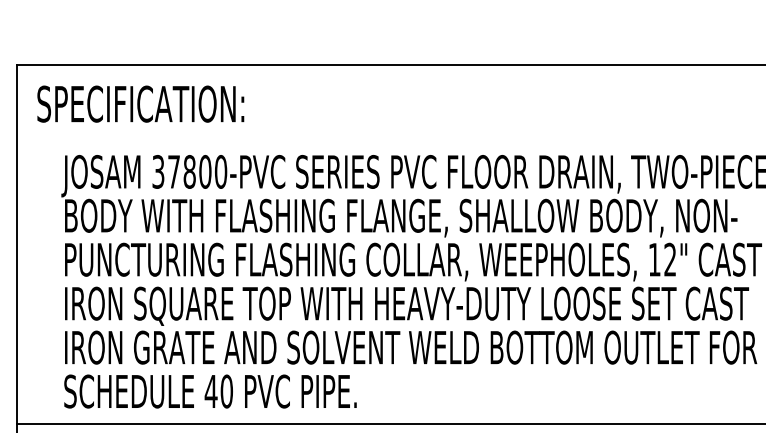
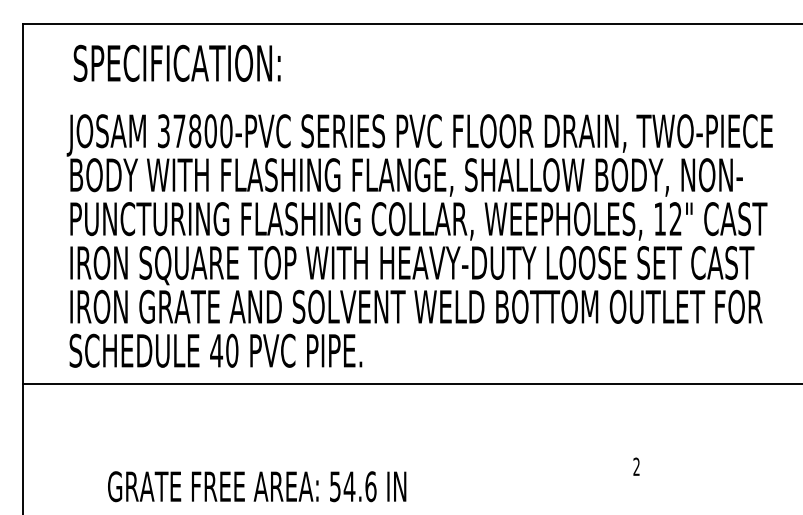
text: (140, 103) -> (176, 62), moved

